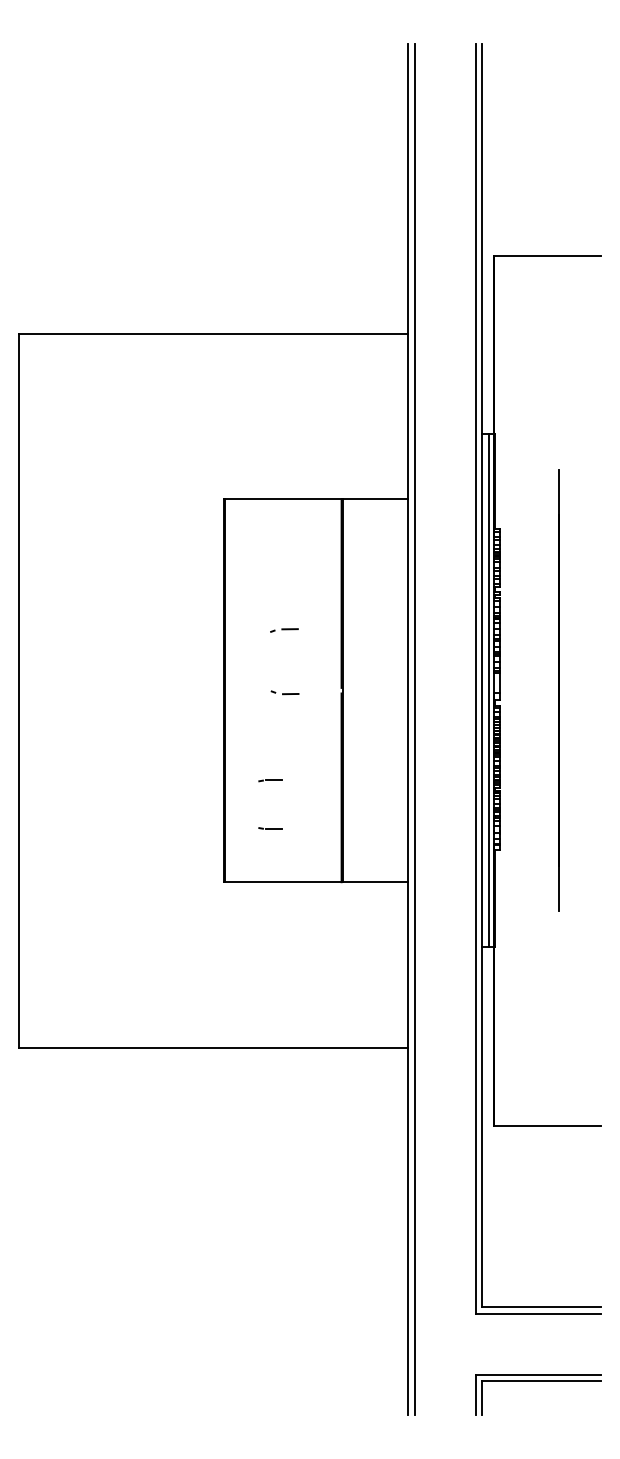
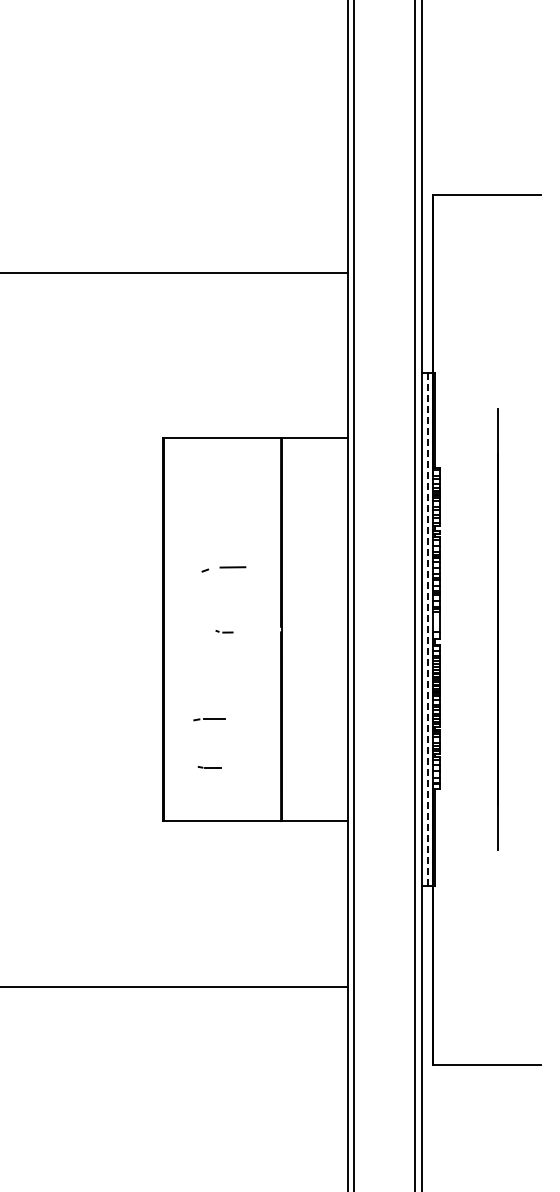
part: (284, 630) -> (223, 569), size x1.6
line: (488, 690) -> (427, 629), solid -> dashed
part: (284, 692) -> (223, 631), size x0.6
part: (270, 780) -> (209, 719), size x1.4

